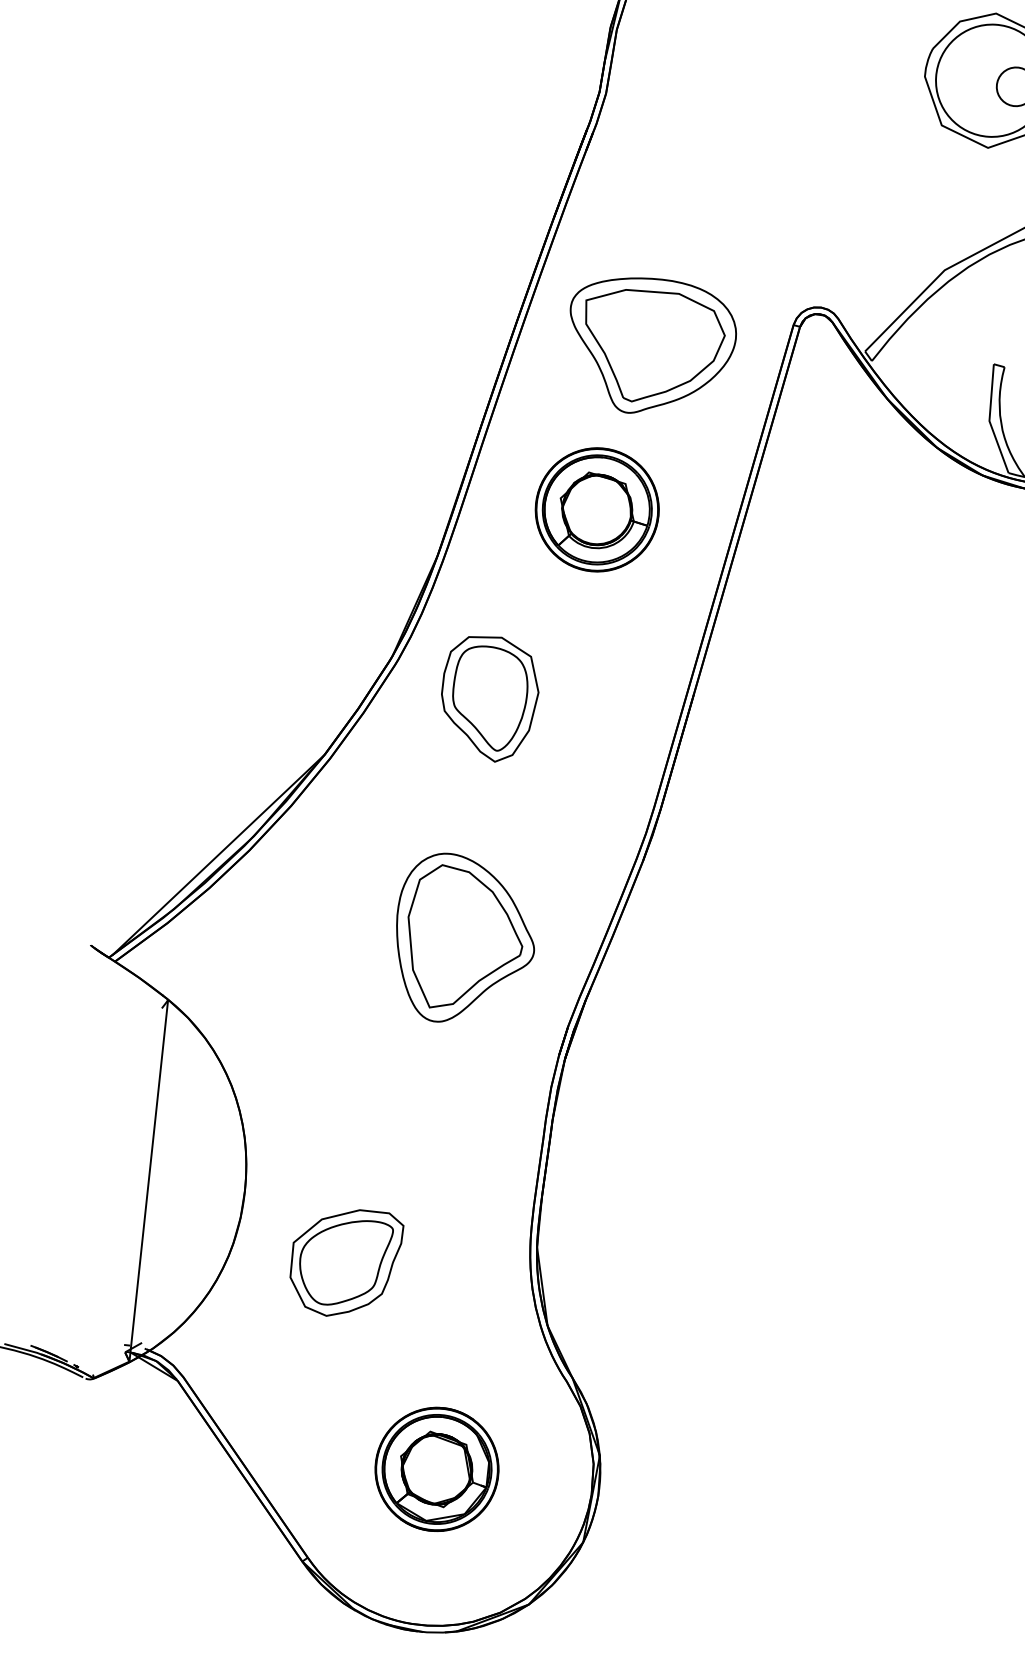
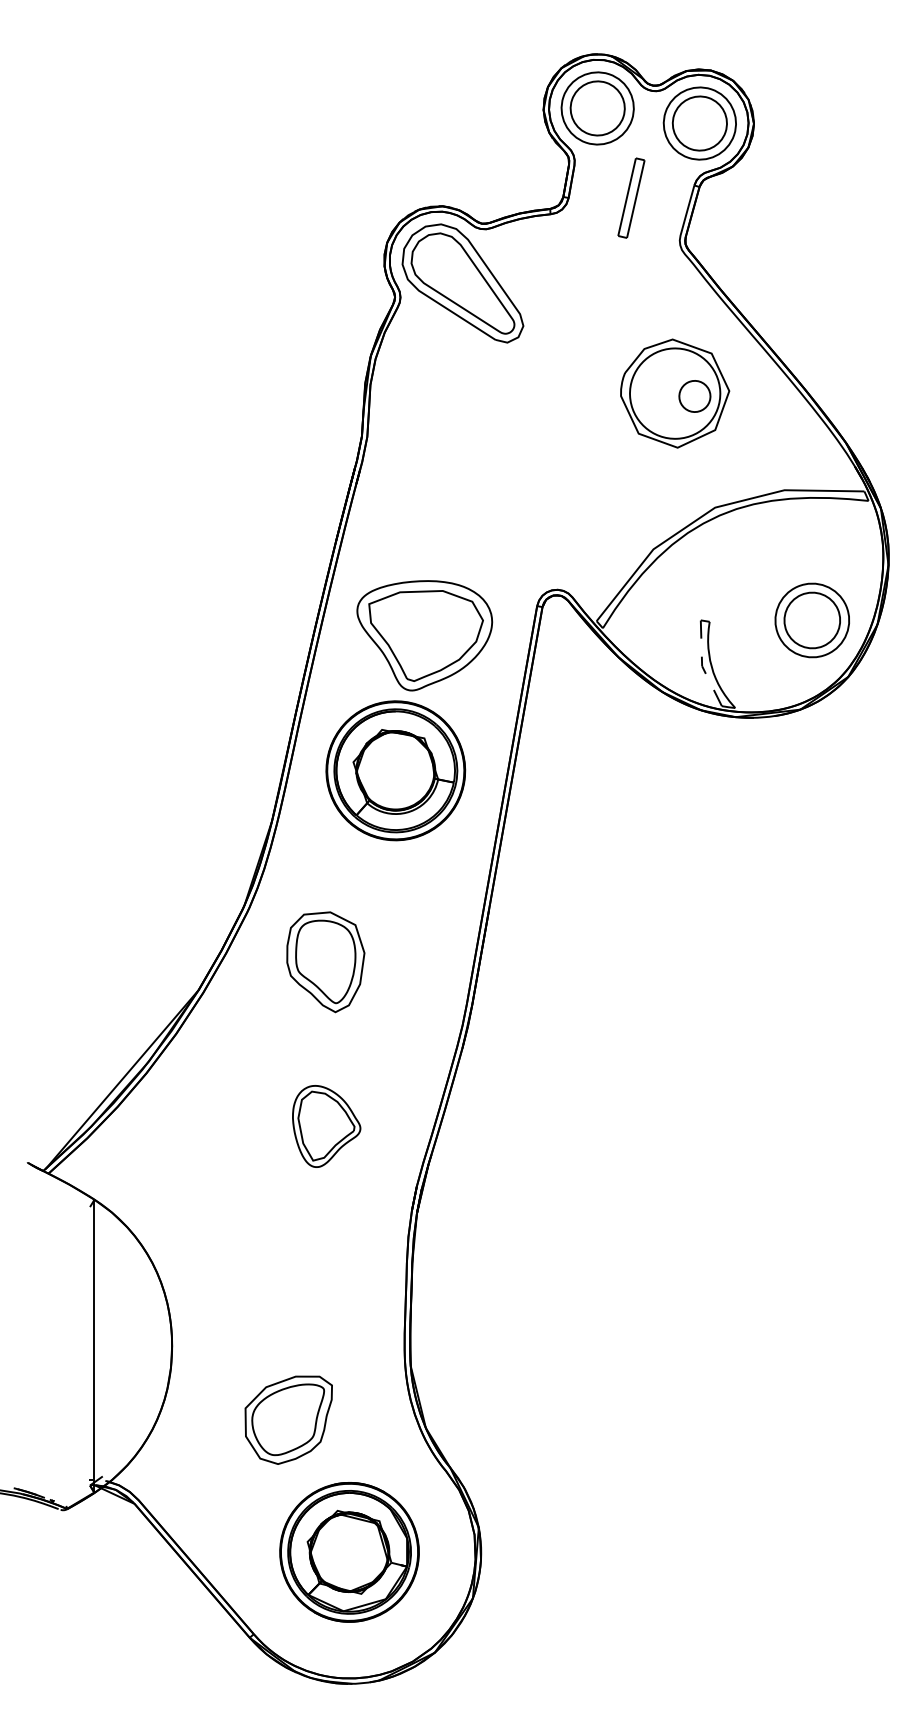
line: (989, 421) -> (702, 666), solid -> dashed
part: (596, 509) -> (395, 770), size x1.4
part: (489, 699) -> (325, 962), moved
part: (464, 940) -> (326, 1126), size x0.6
part: (345, 1262) -> (288, 1419), moved
part: (436, 1469) -> (349, 1552), size x1.4

